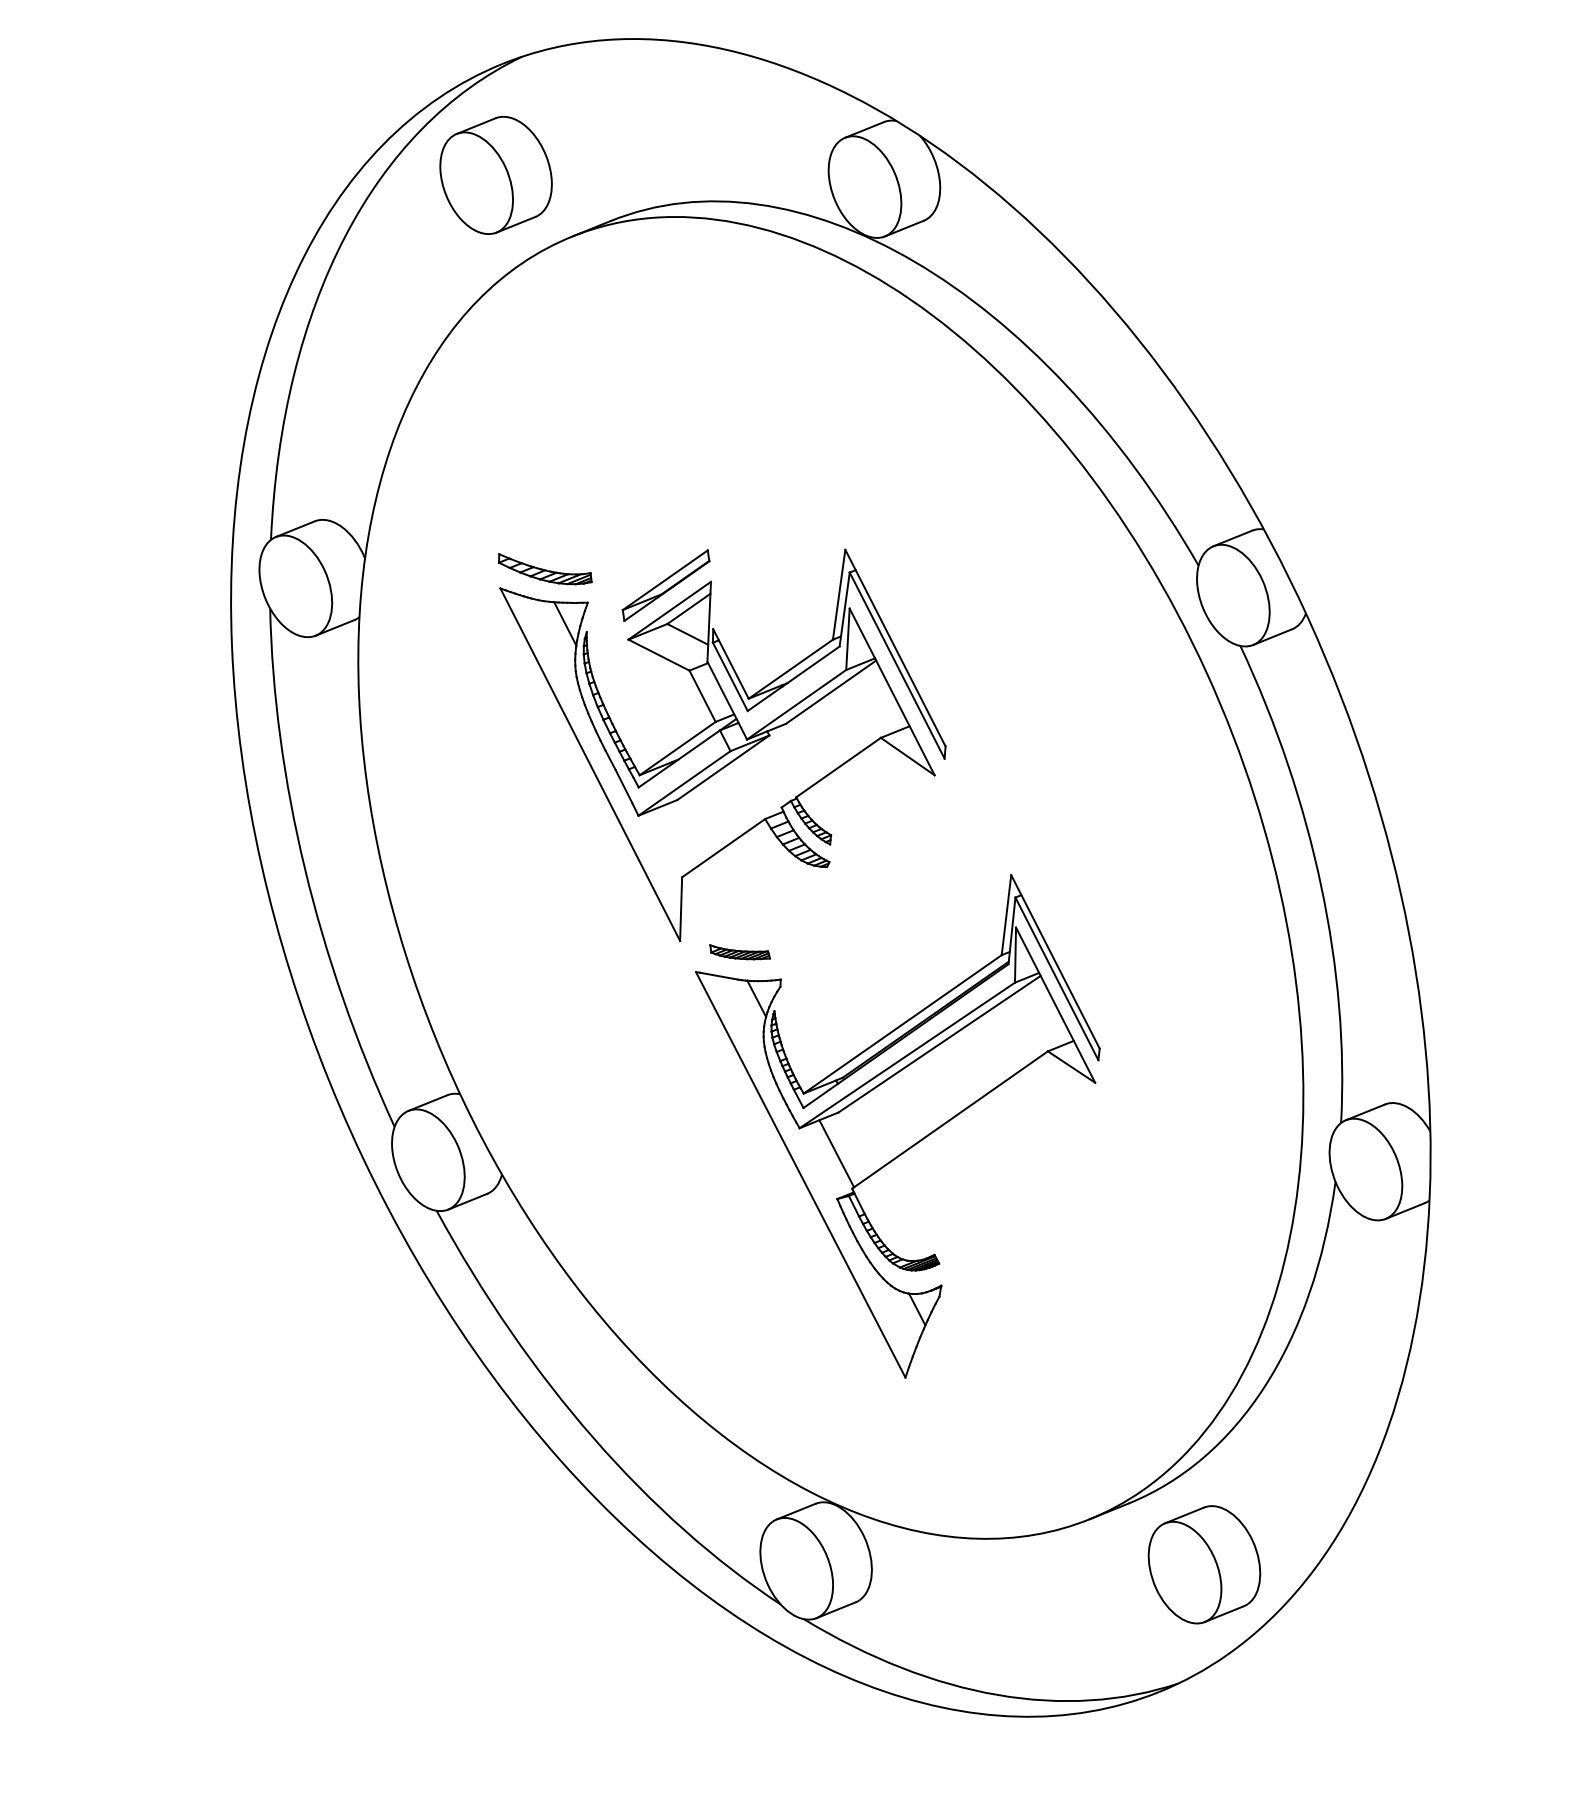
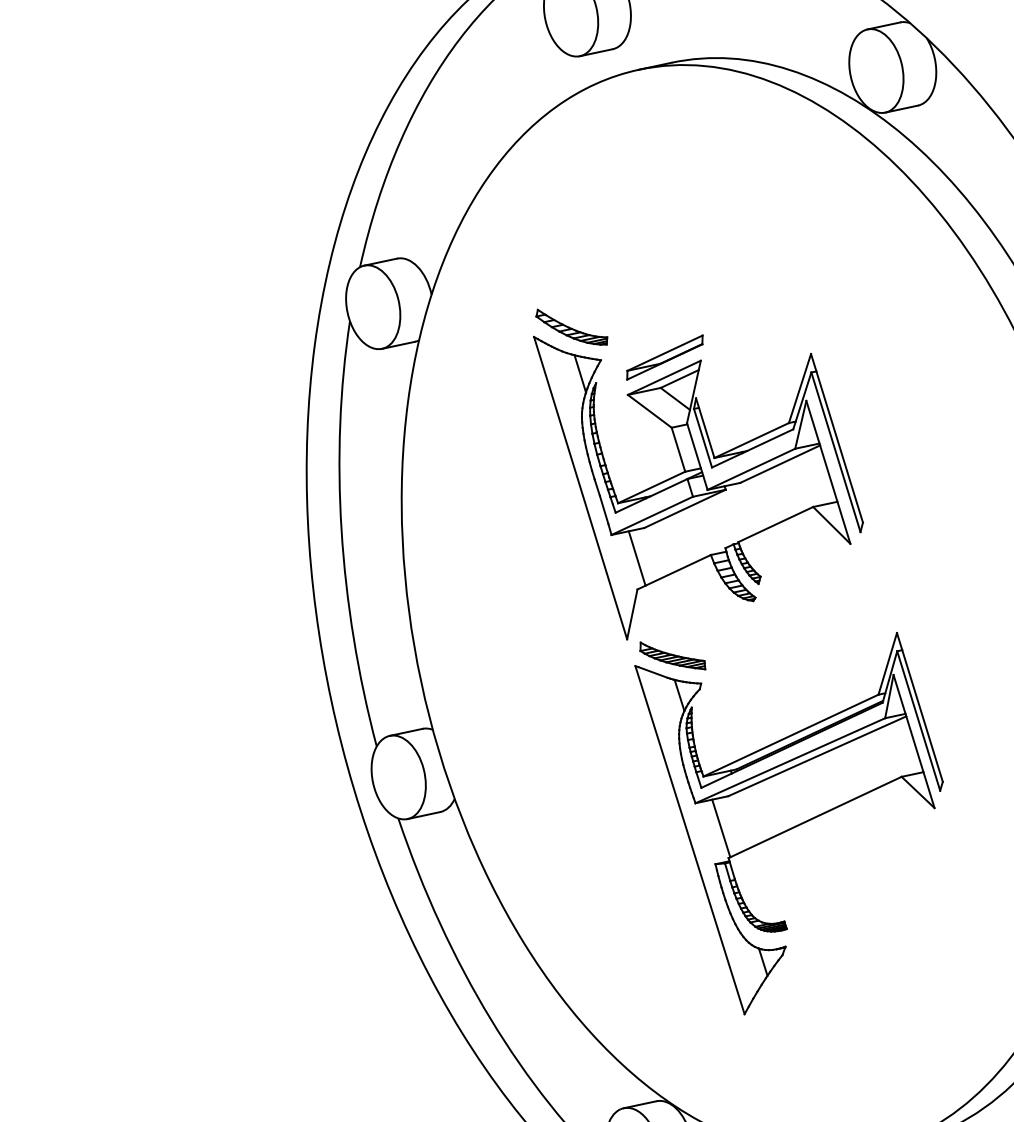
line: (674, 838) -> (636, 557), added
part: (739, 952) -> (672, 656), size x1.43

